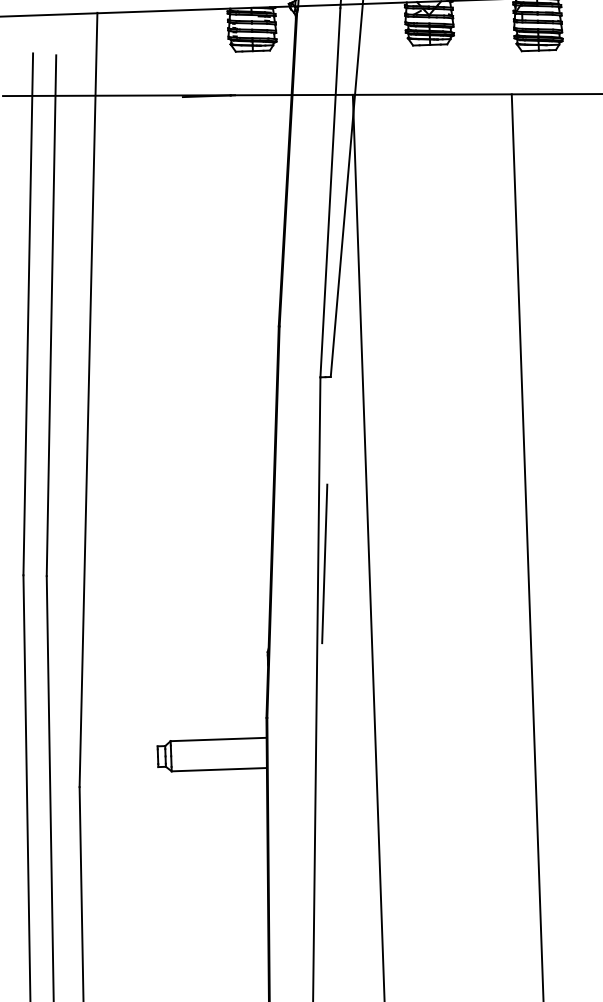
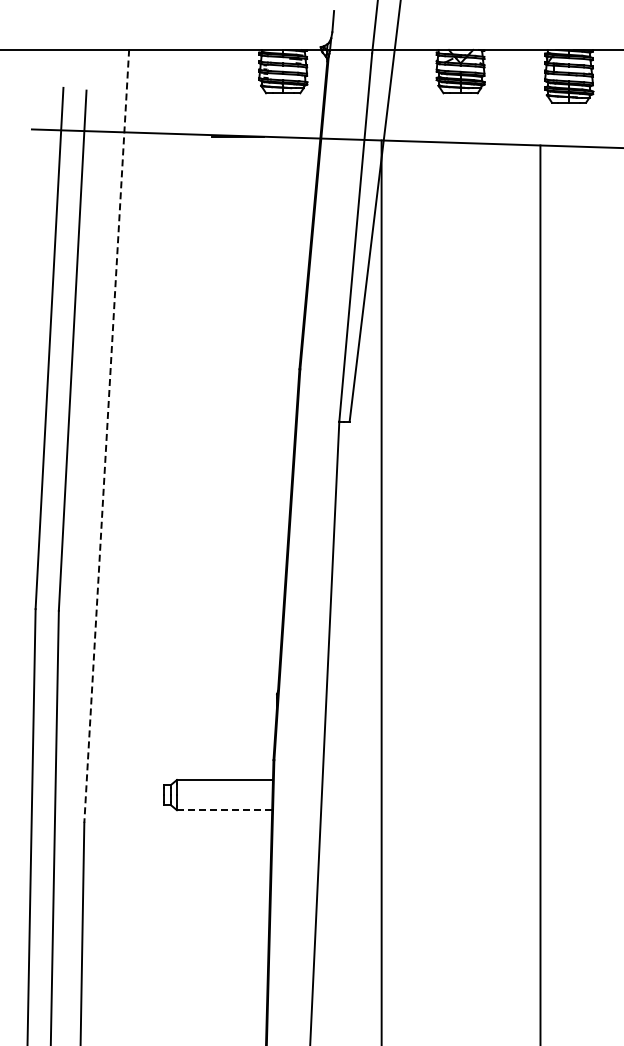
line: (88, 400) -> (106, 436), solid -> dashed
line: (324, 564) -> (336, 608), removed
line: (219, 769) -> (224, 810), solid -> dashed

